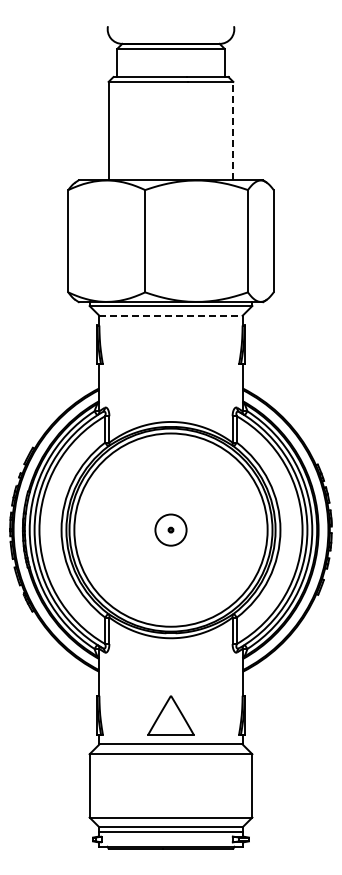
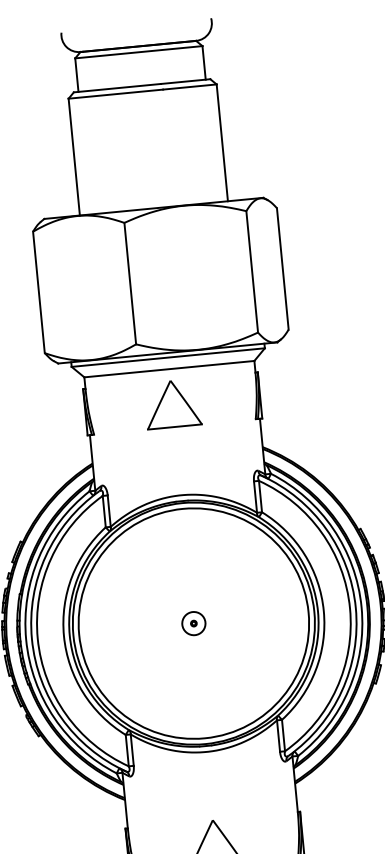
line: (233, 130) -> (222, 142), dashed -> solid
line: (171, 315) -> (169, 368), dashed -> solid
part: (170, 344) -> (172, 403), added
circle: (170, 529) -> (193, 622), size x0.62

